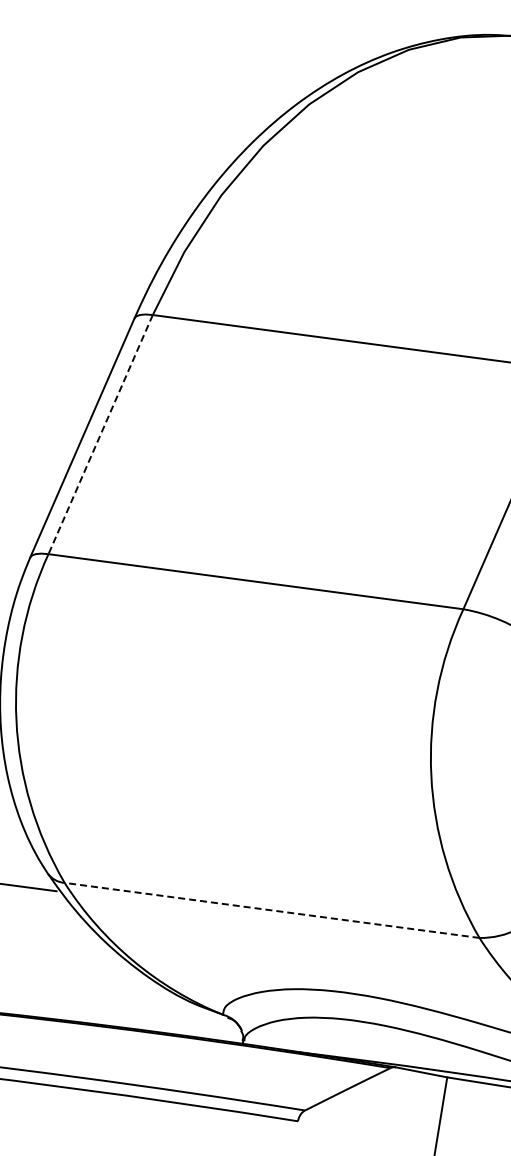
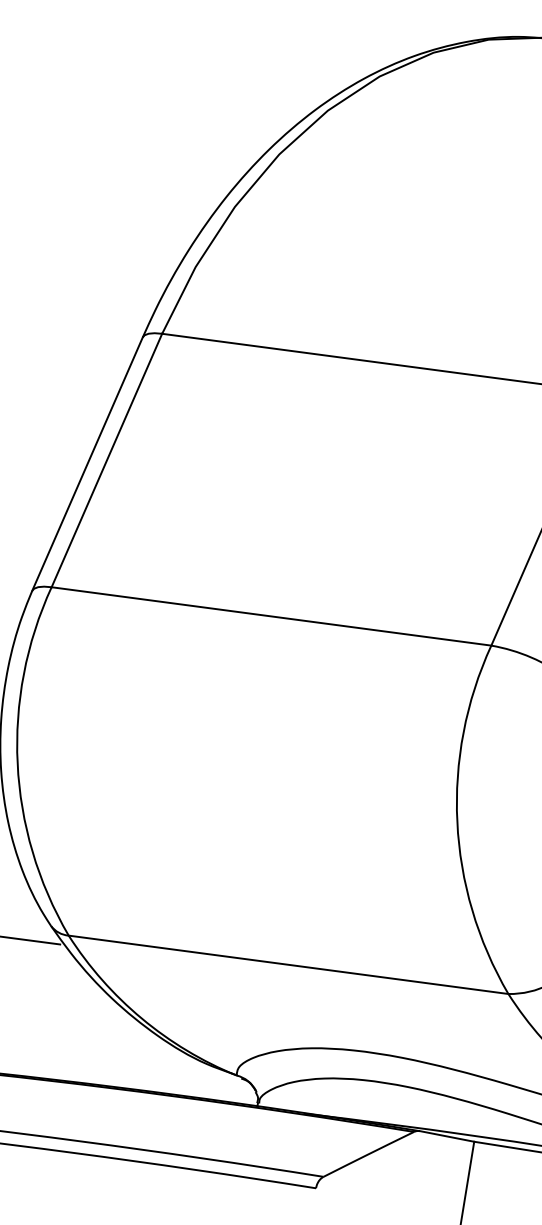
line: (100, 435) -> (106, 461), dashed -> solid
line: (271, 910) -> (287, 964), dashed -> solid

